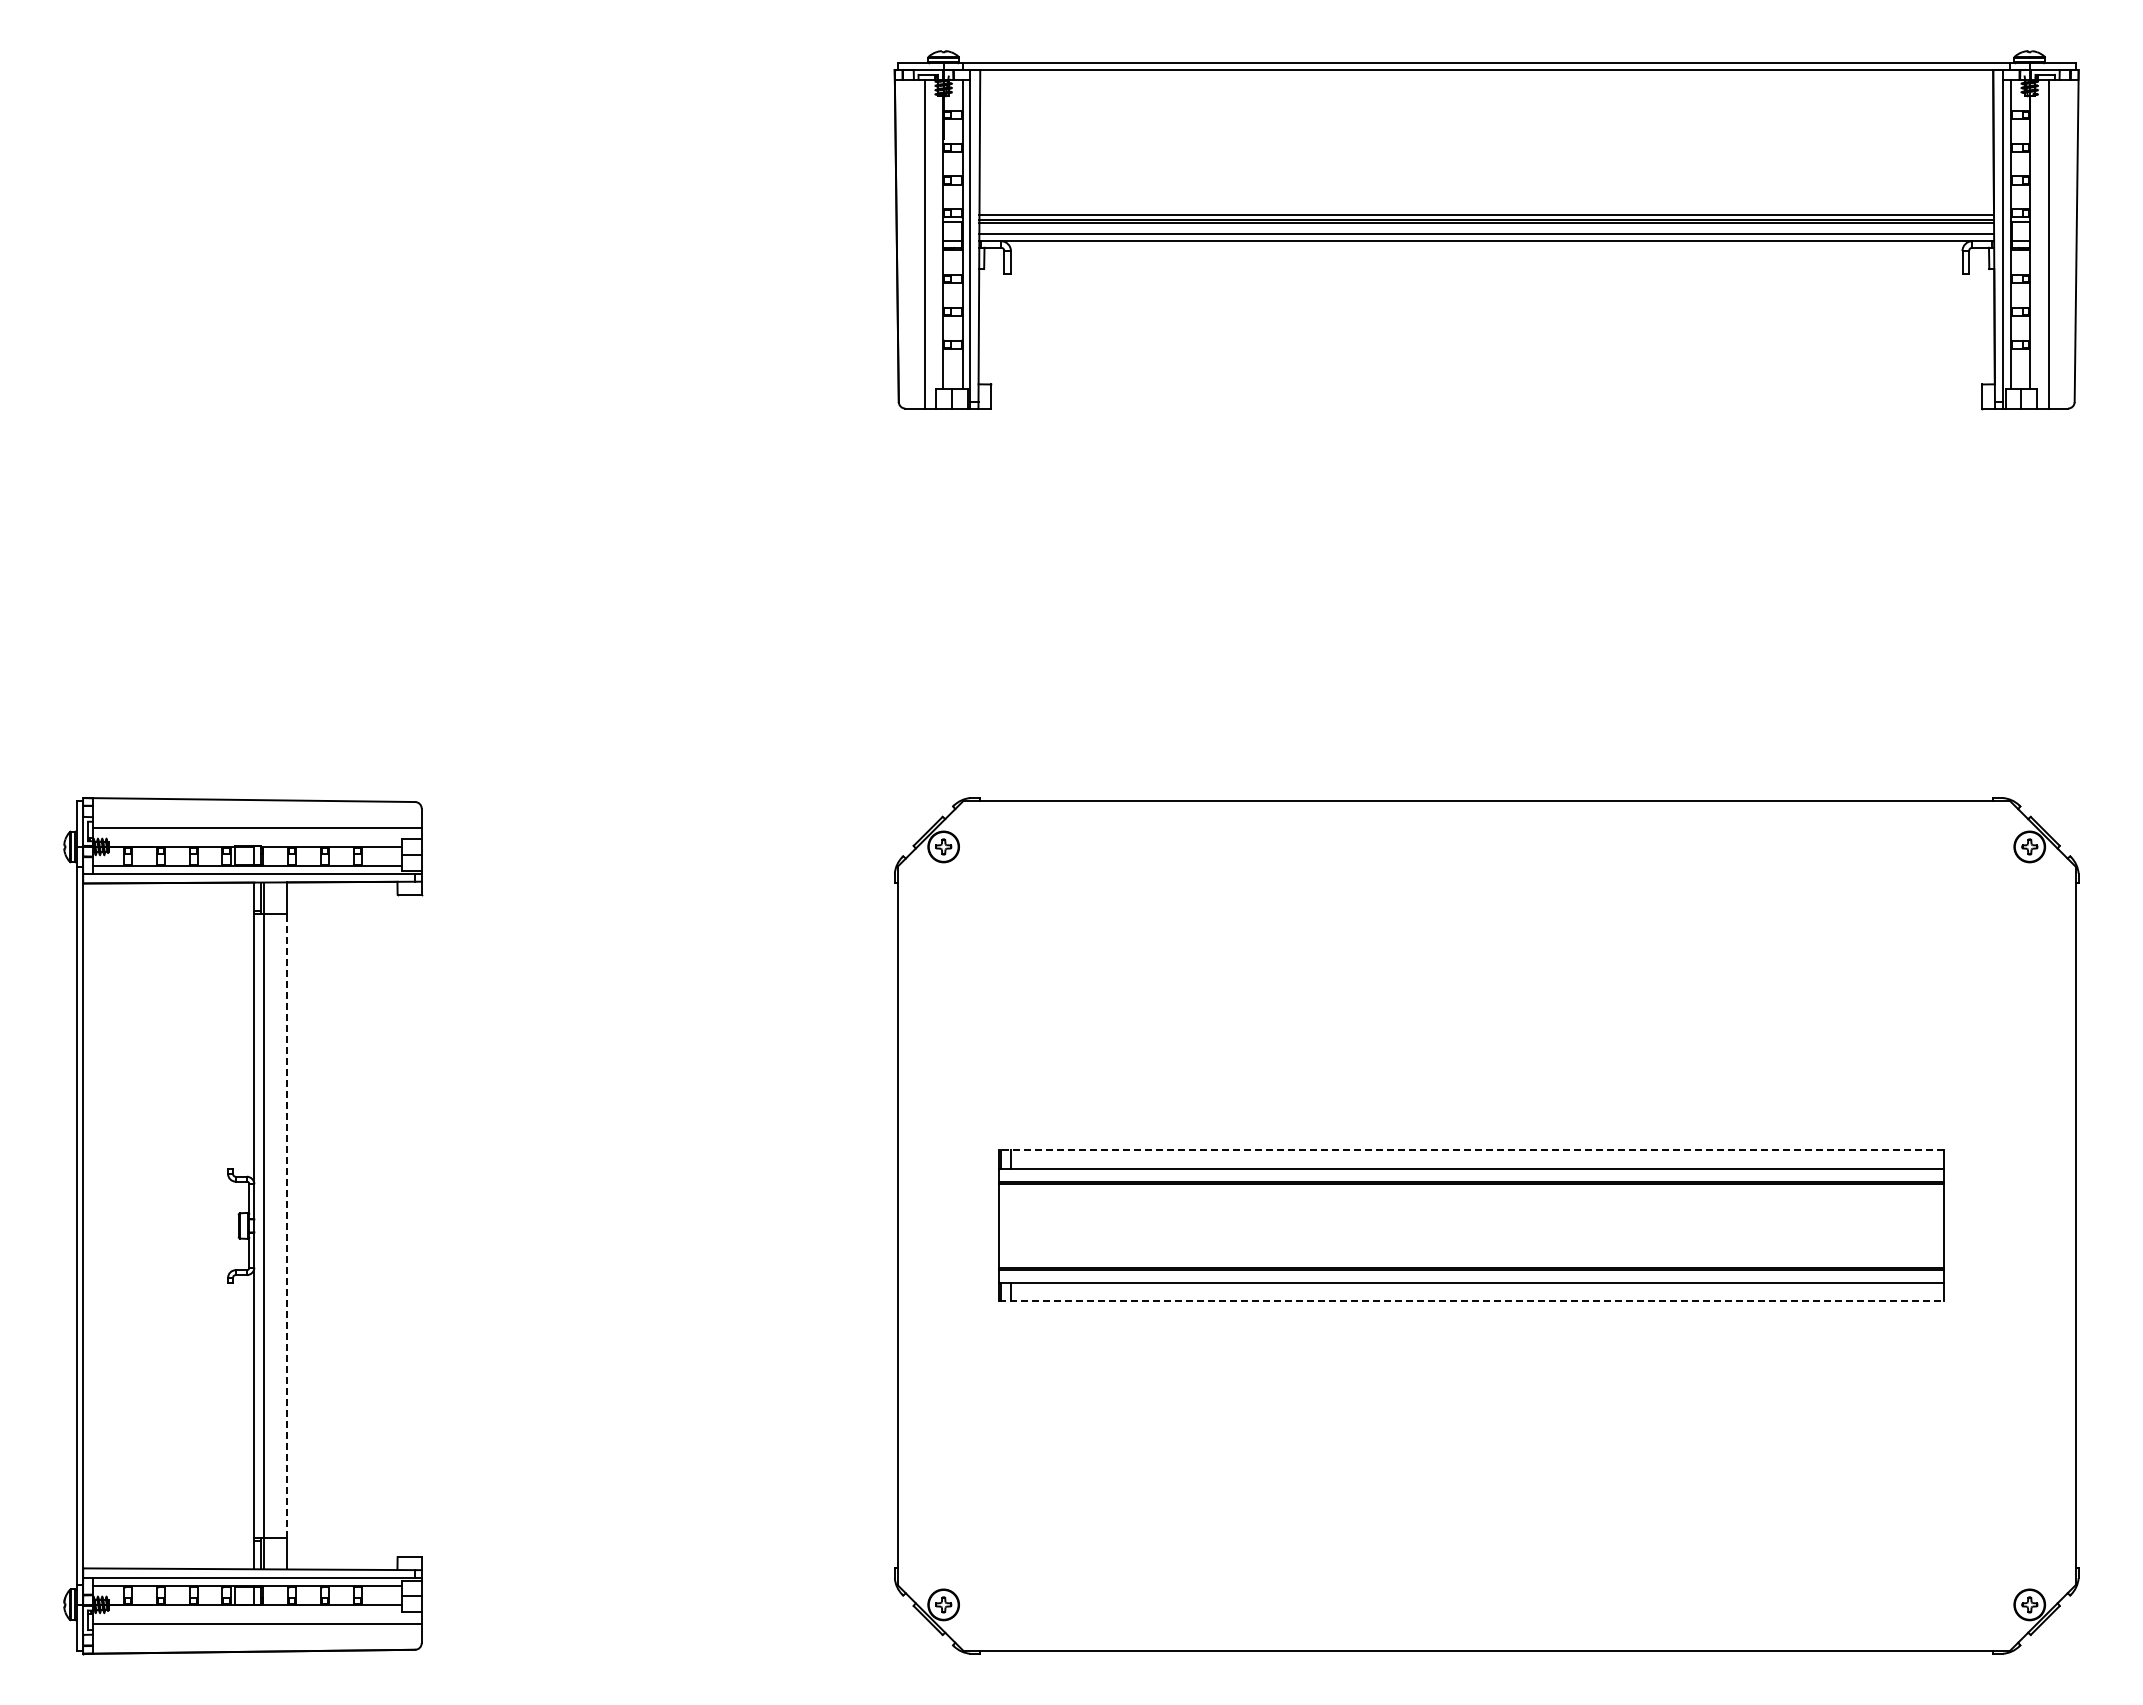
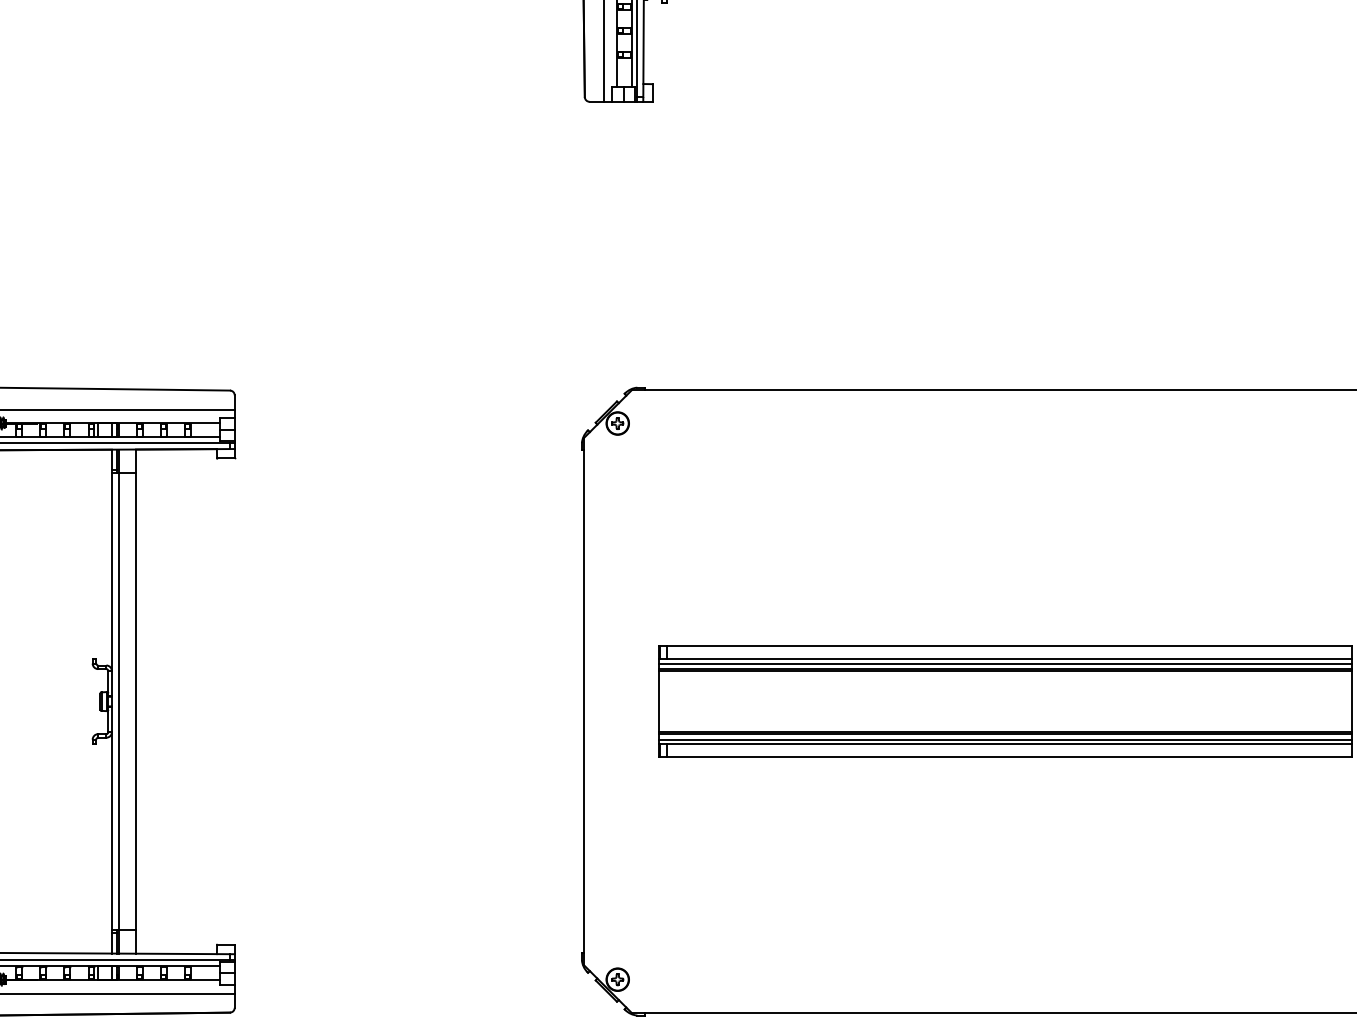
line: (1471, 1150) -> (1005, 646), dashed -> solid
line: (1471, 1174) -> (1005, 663), added
line: (287, 1225) -> (136, 701), dashed -> solid
line: (1471, 1277) -> (1005, 739), added
line: (1472, 1301) -> (1005, 757), dashed -> solid

